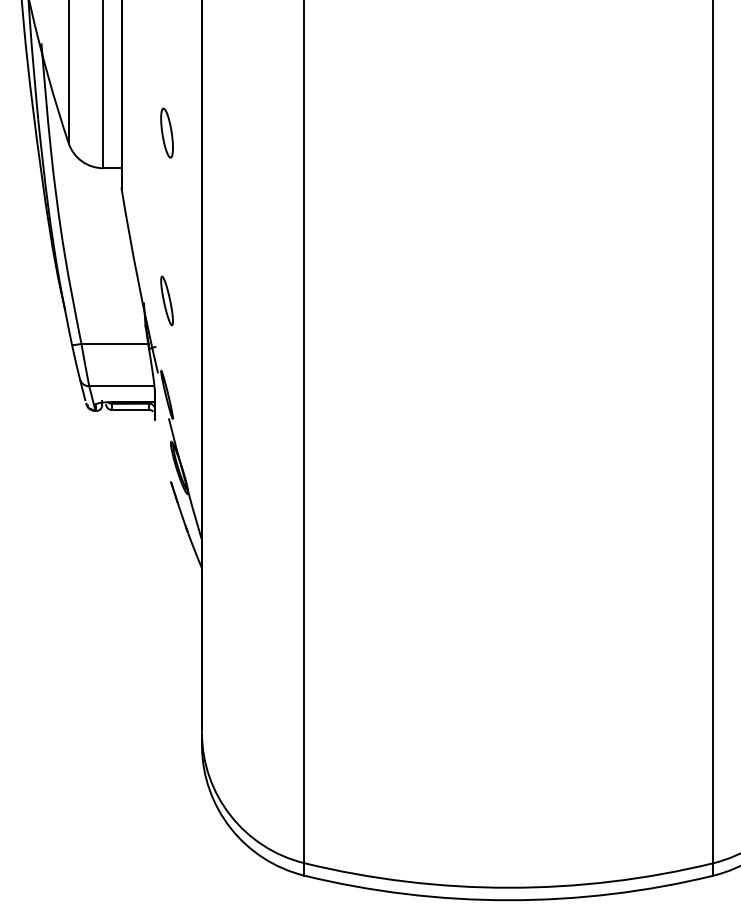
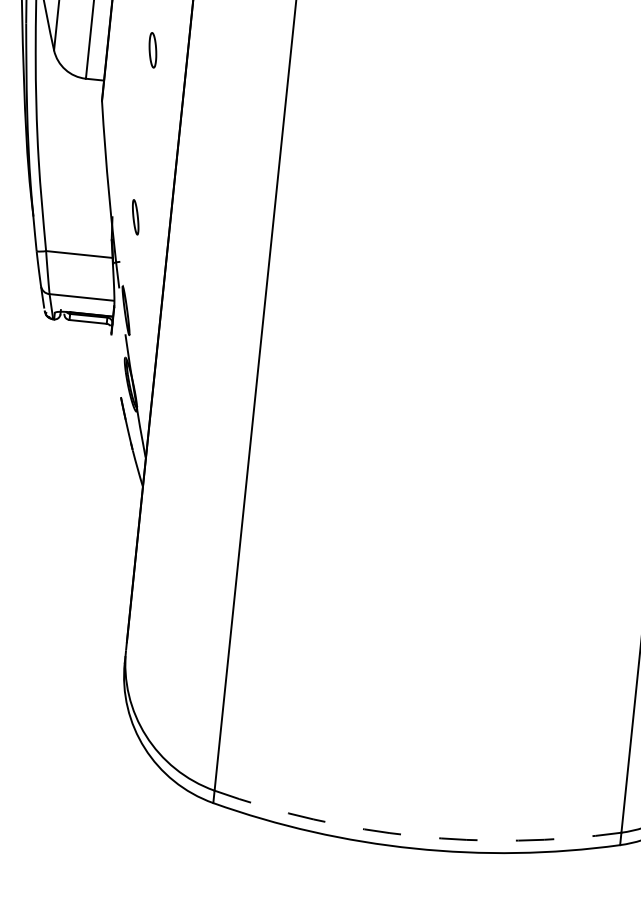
part: (166, 132) -> (152, 49), size x0.7
part: (166, 300) -> (135, 216), size x0.7
arc: (508, 887) -> (415, 835), solid -> dashed

